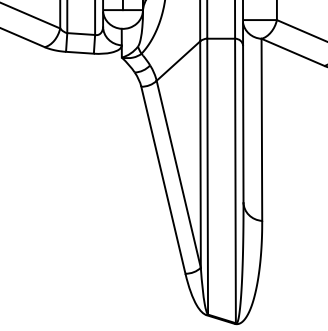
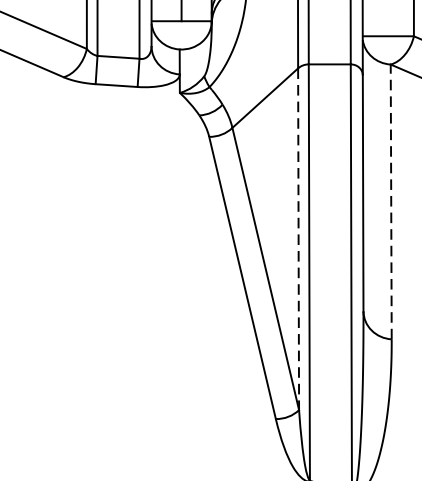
line: (261, 129) -> (390, 201), solid -> dashed
line: (200, 155) -> (298, 240), solid -> dashed

